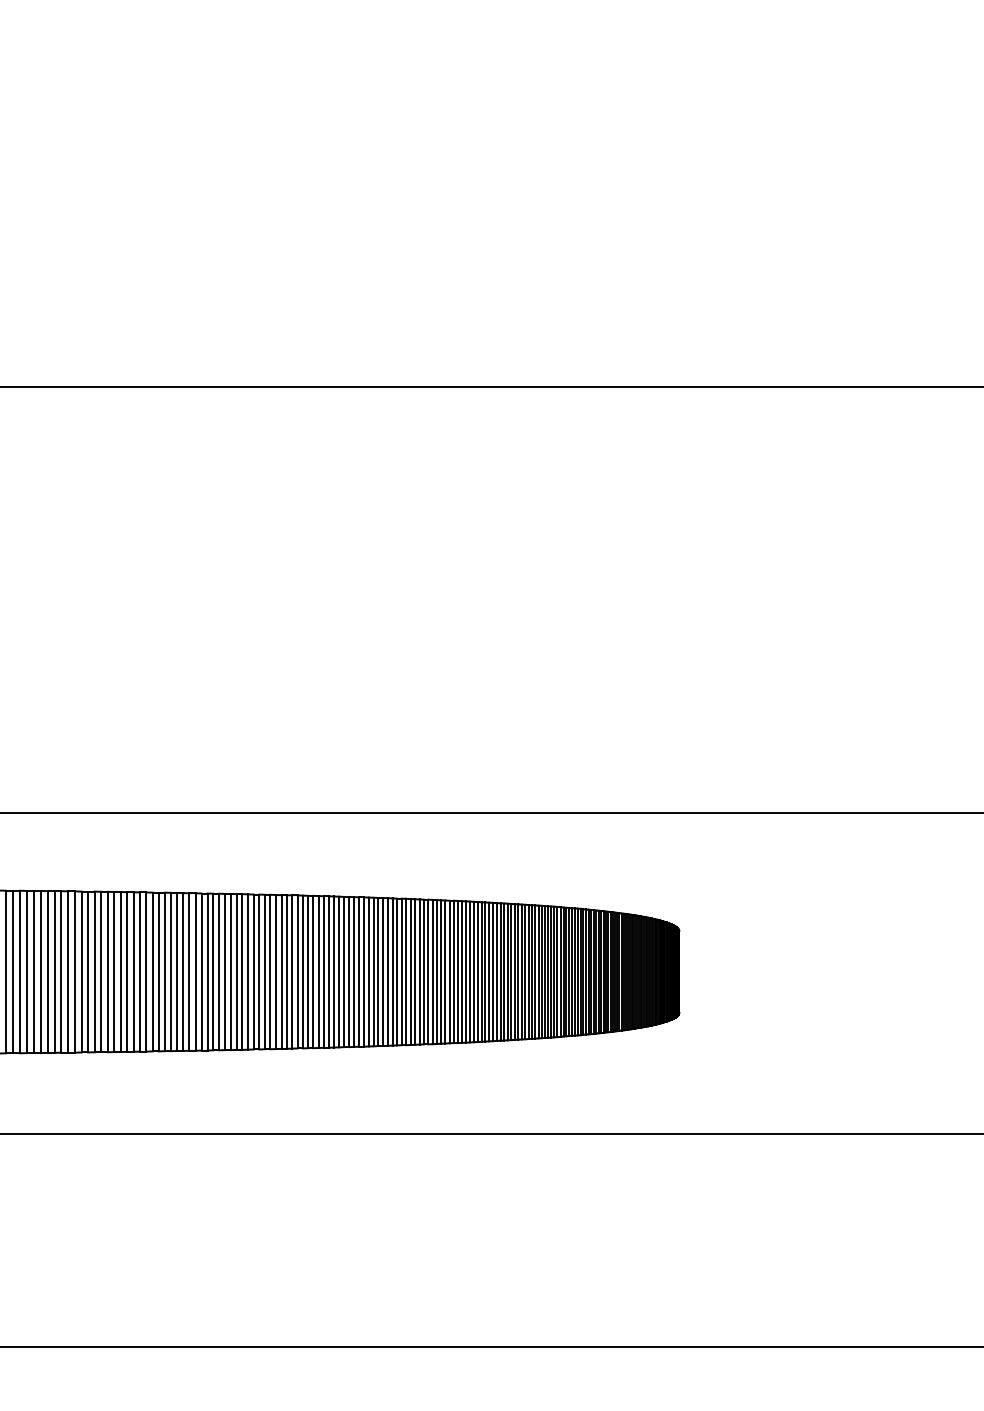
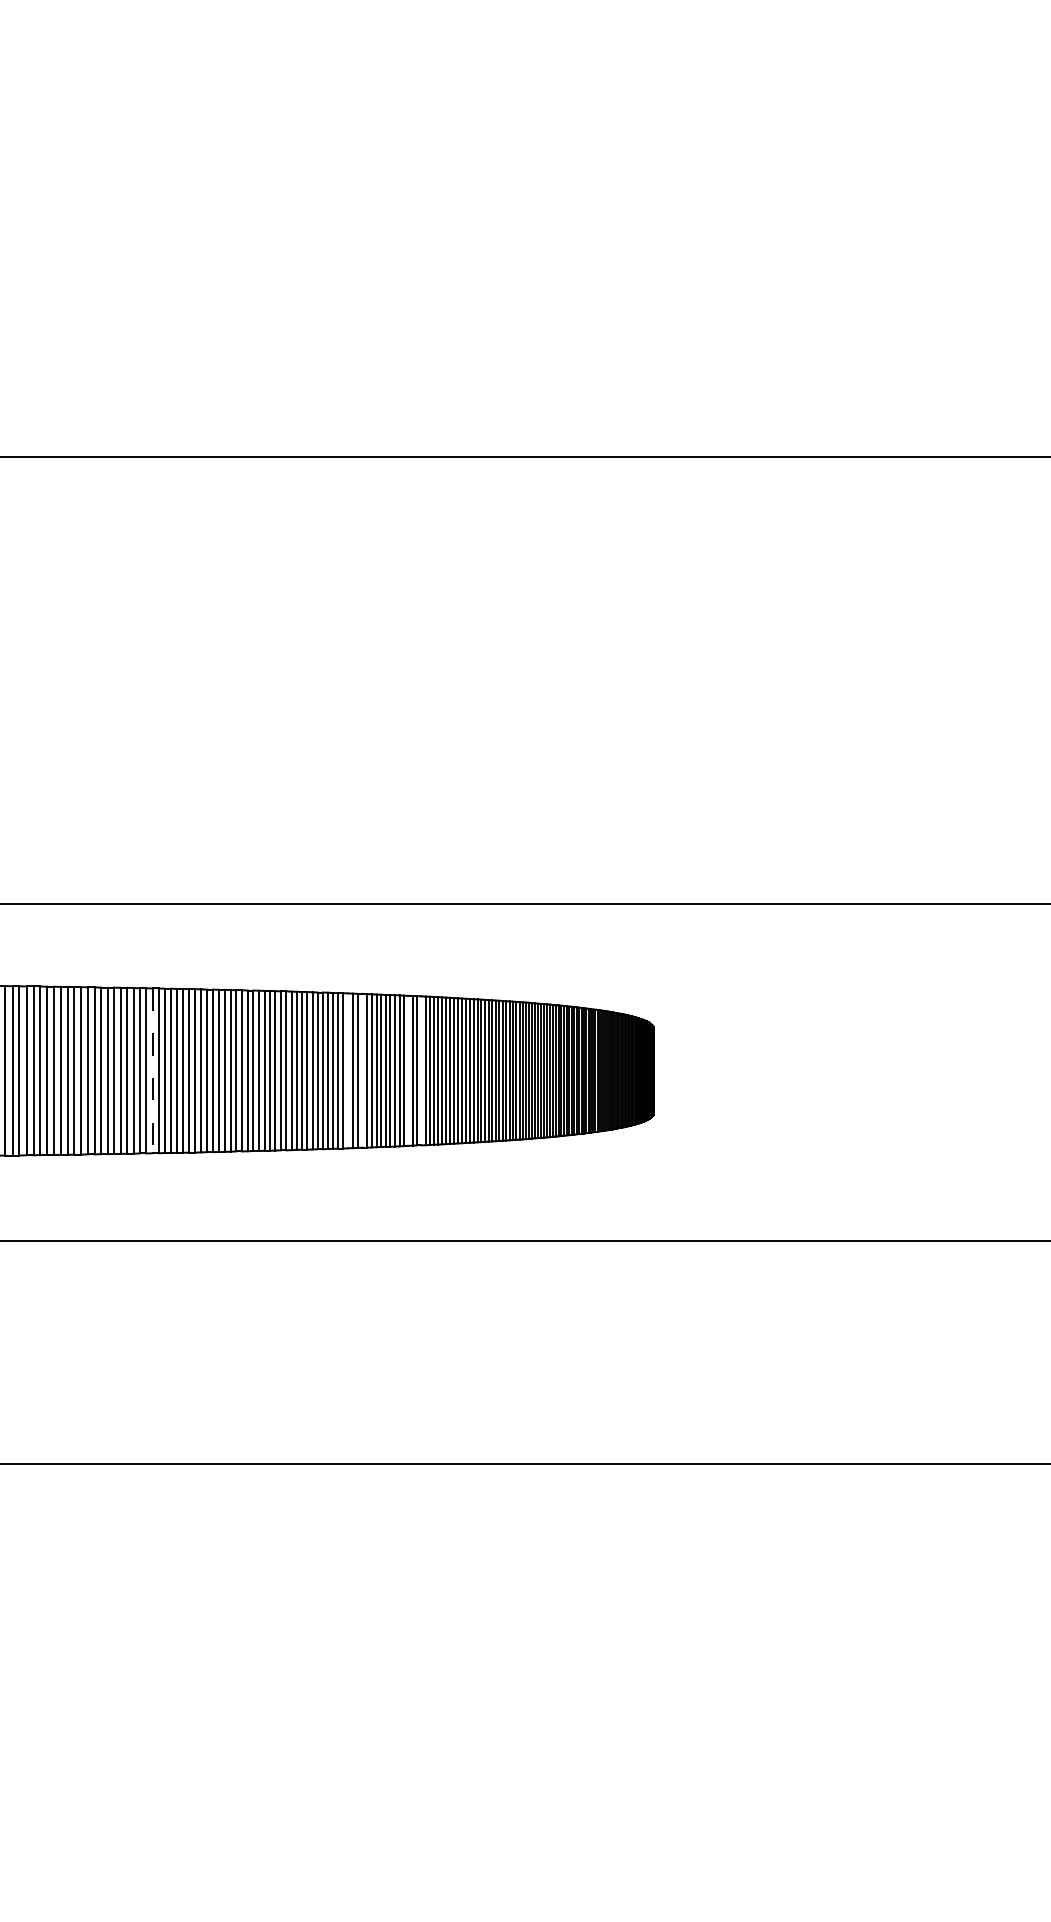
line: (387, 971) -> (347, 1070), removed
line: (401, 971) -> (362, 1070), removed
line: (445, 971) -> (408, 1070), removed
line: (457, 971) -> (421, 1070), removed
line: (201, 972) -> (152, 1071), solid -> dashed

